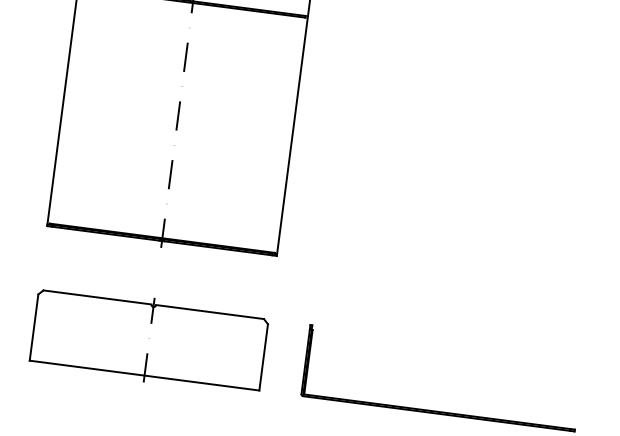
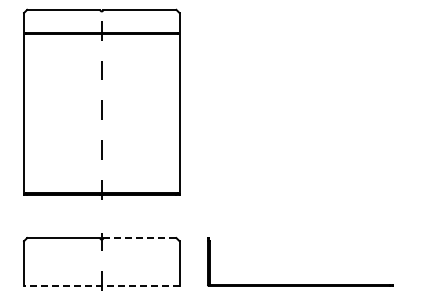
line: (209, 312) -> (139, 238), solid -> dashed
line: (144, 376) -> (101, 286), solid -> dashed

